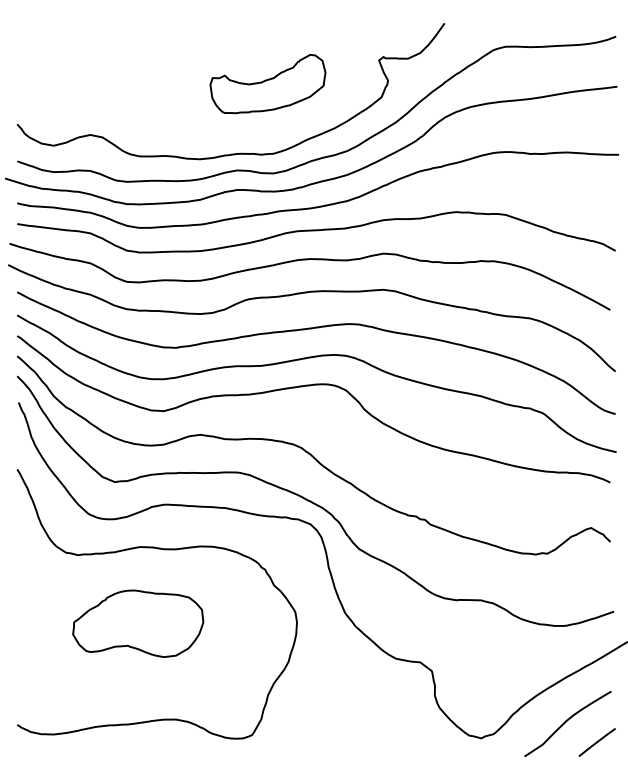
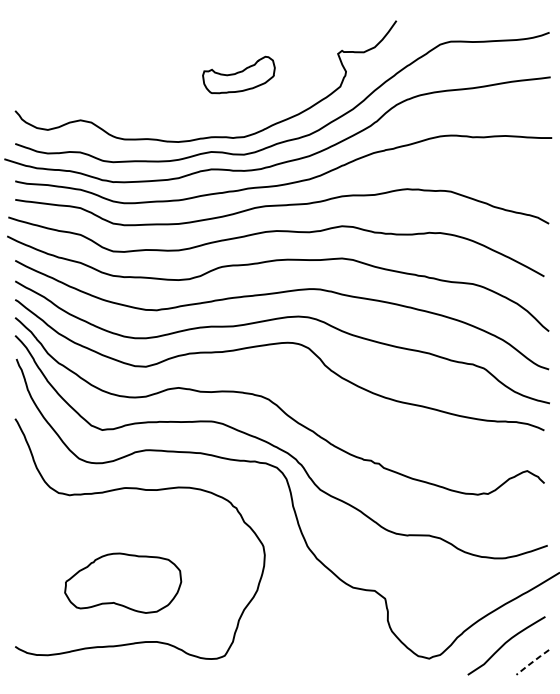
part: (267, 84) -> (238, 75), size x0.7
part: (138, 623) -> (123, 582), moved
line: (597, 742) -> (532, 662), solid -> dashed

